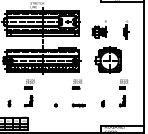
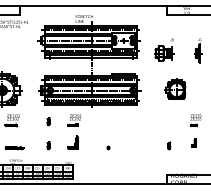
part: (108, 60) -> (175, 89), size x0.6
part: (9, 84) -> (48, 121), added
part: (77, 84) -> (135, 120), removed
part: (122, 101) -> (193, 142), size x0.6
part: (78, 105) -> (137, 147), removed

